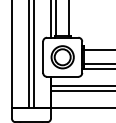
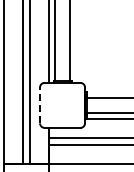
line: (43, 57) -> (40, 105), solid -> dashed
part: (62, 57) -> (62, 105), removed

